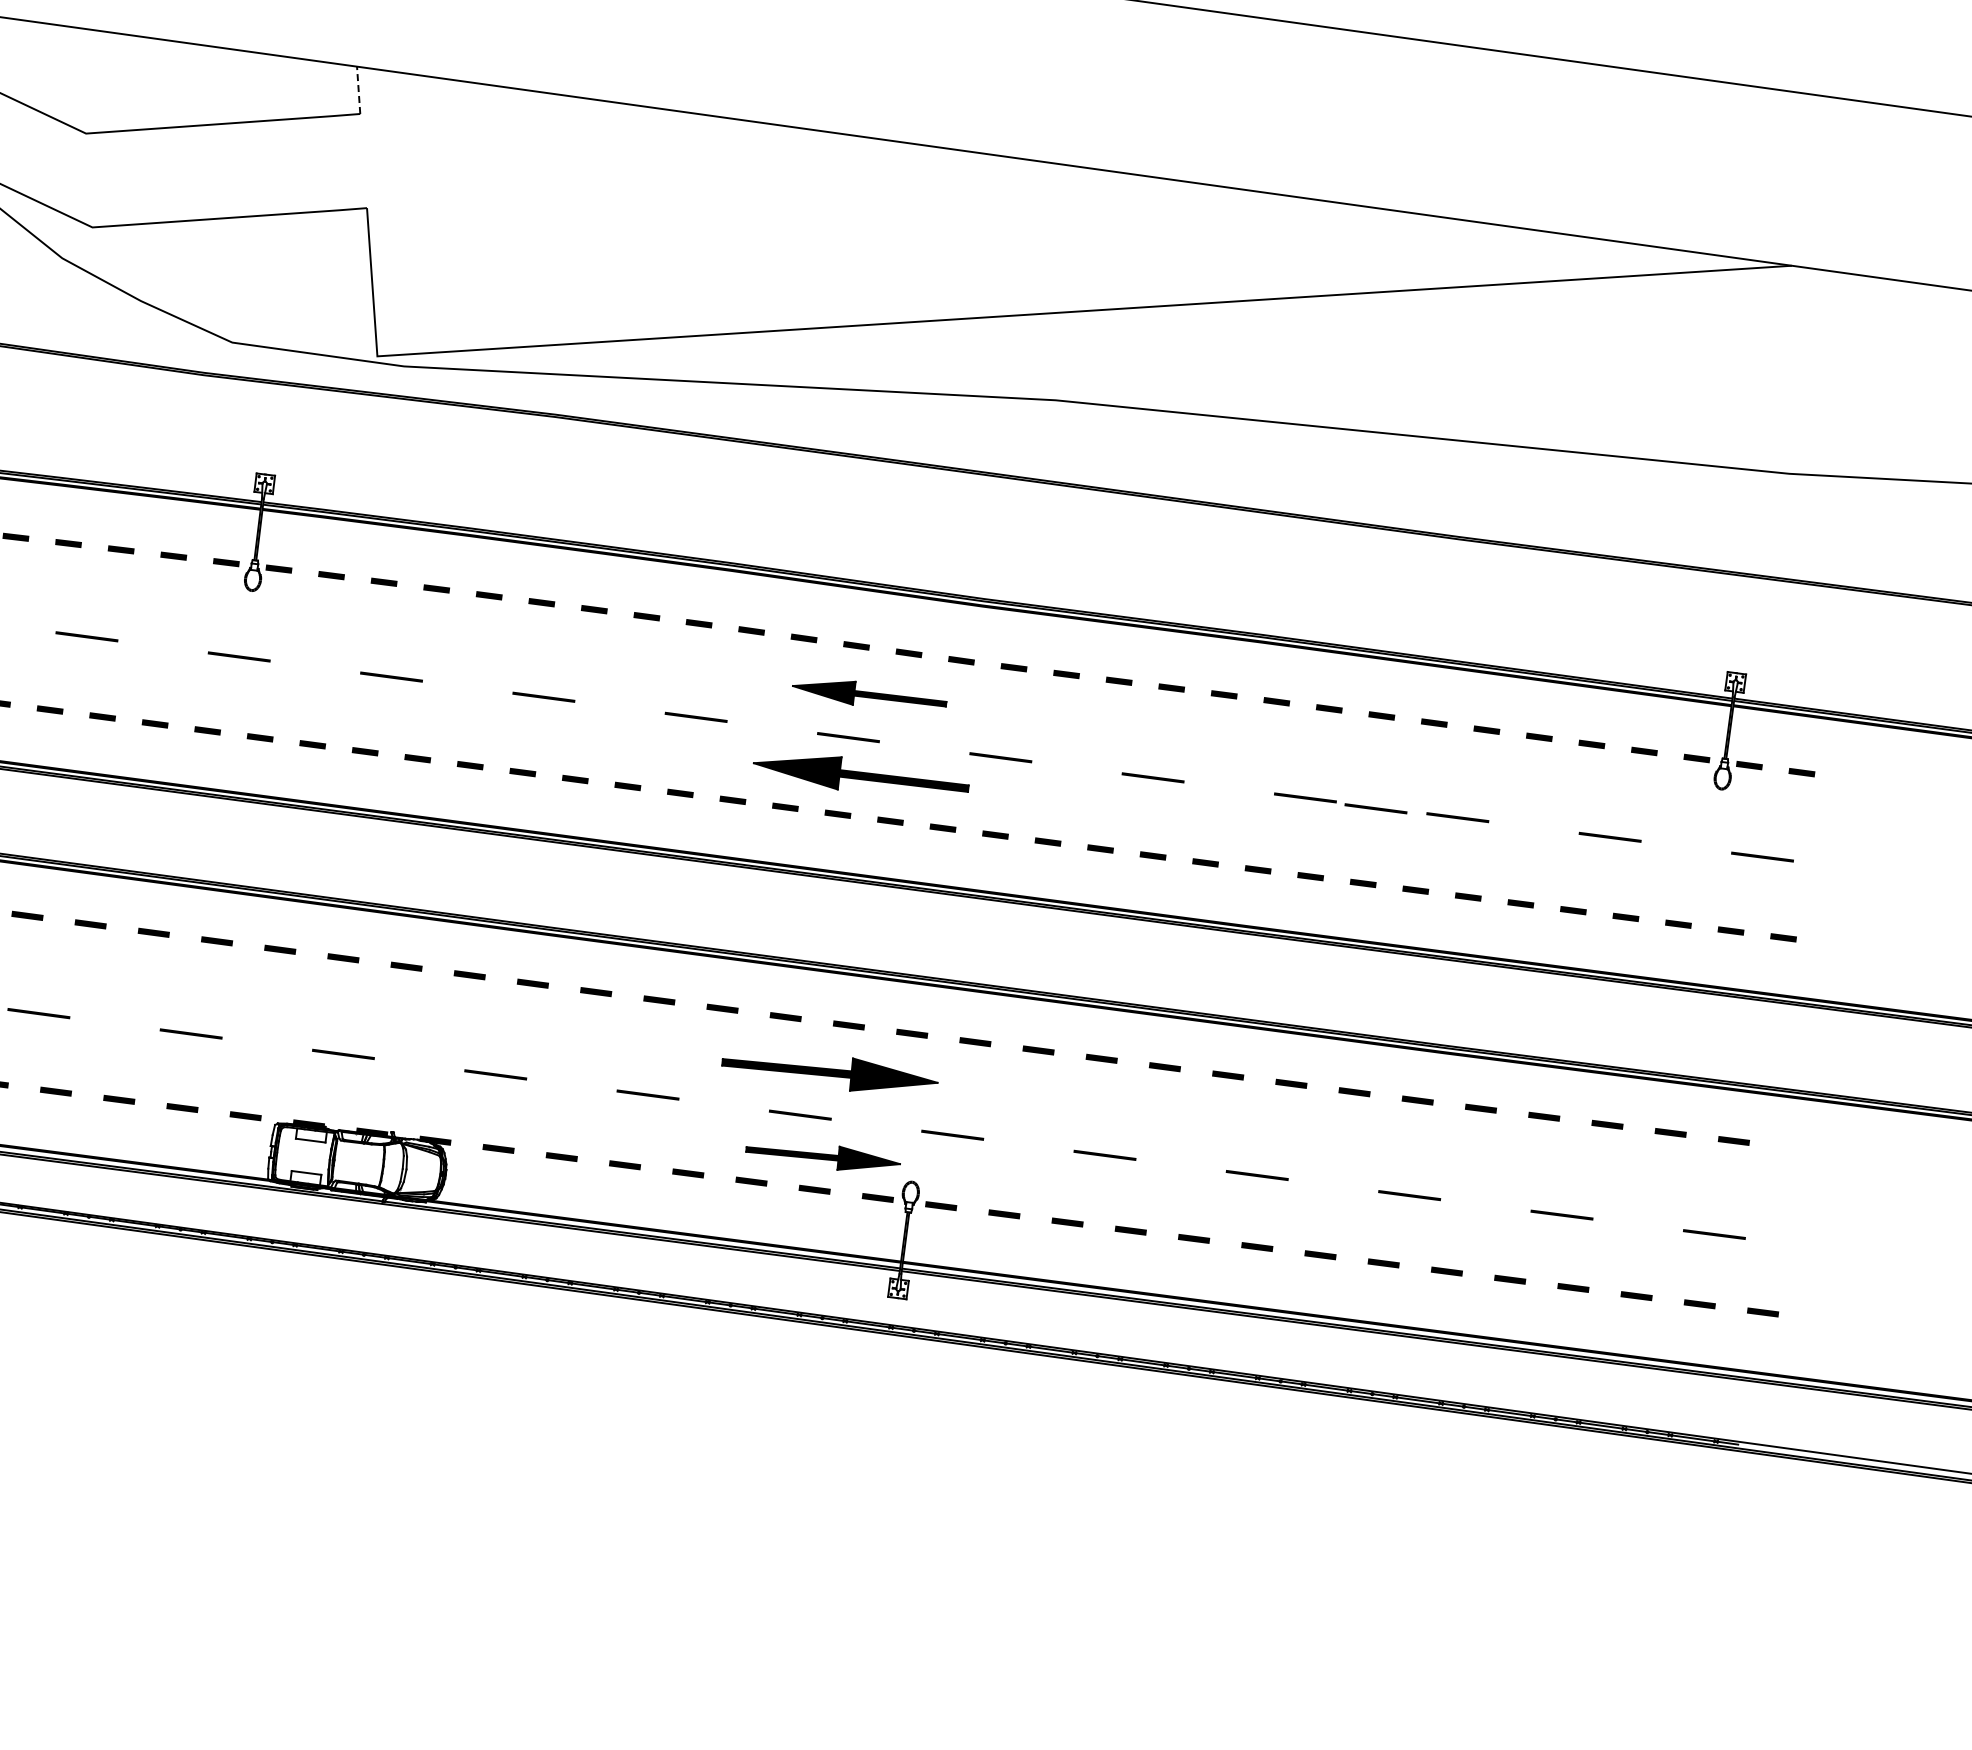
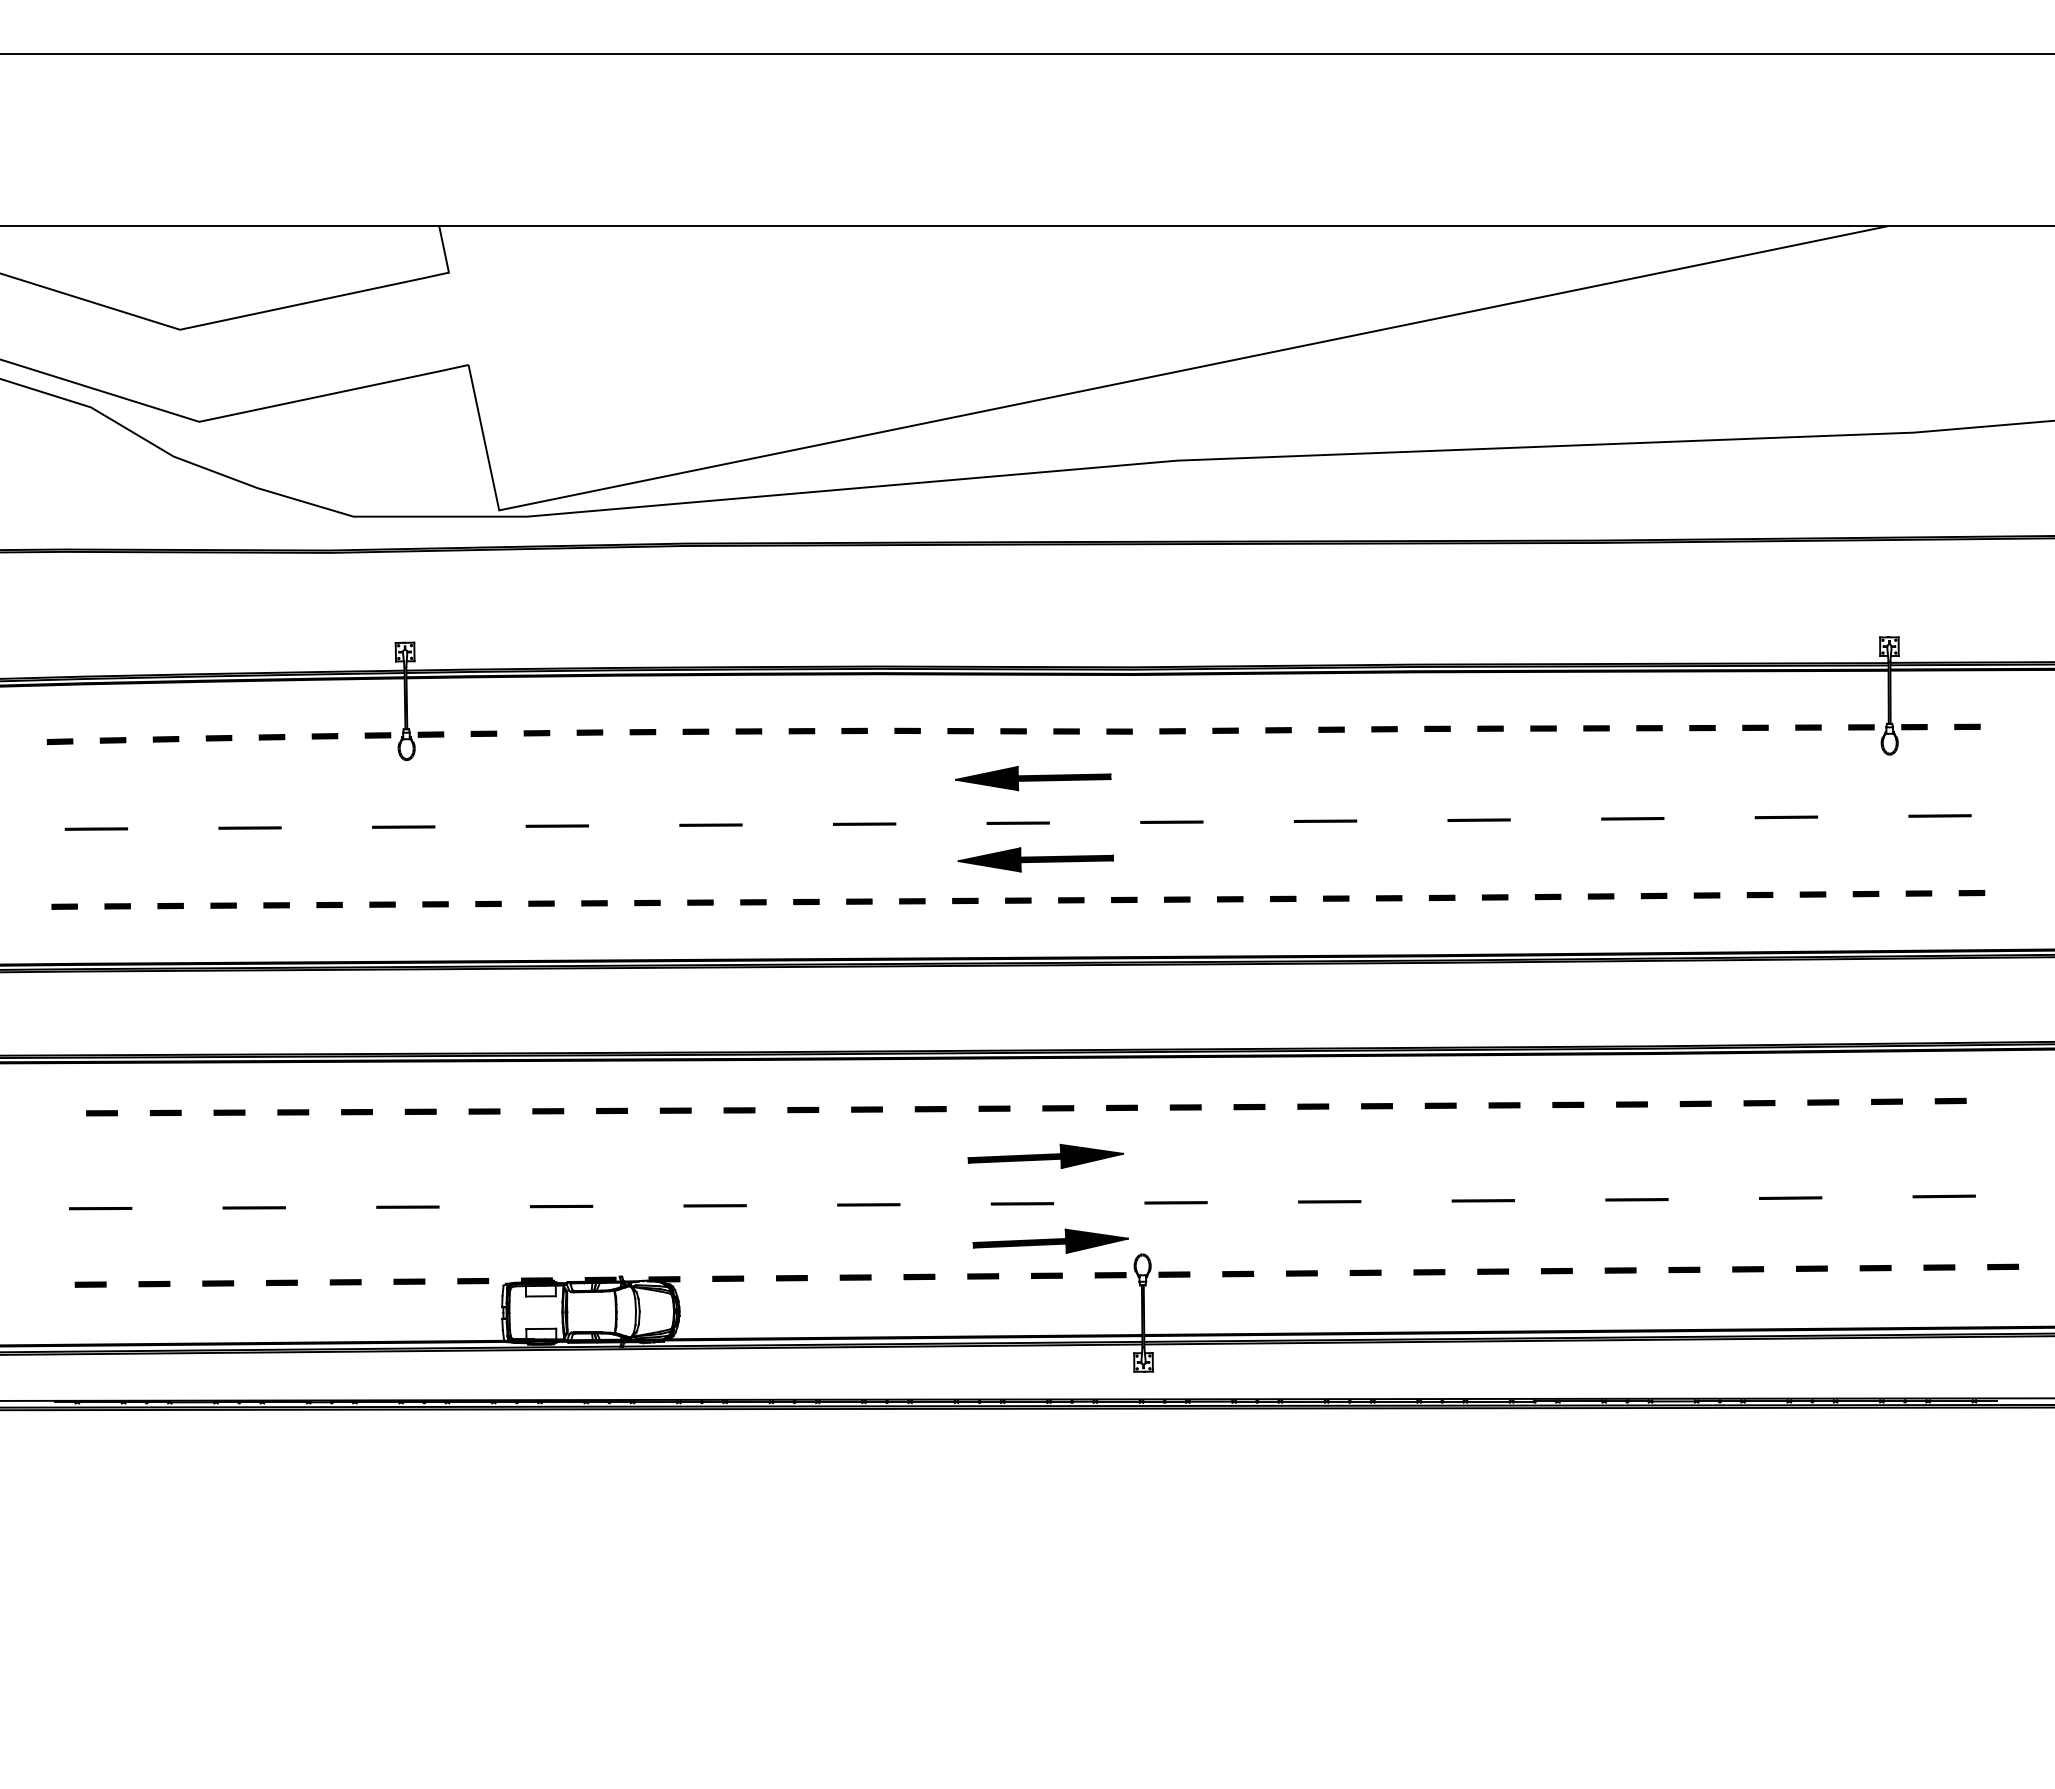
line: (359, 90) -> (444, 249), dashed -> solid
part: (860, 775) -> (1035, 859), size x0.71
line: (1376, 808) -> (1550, 820), removed
part: (829, 1070) -> (1045, 1155), size x0.71

